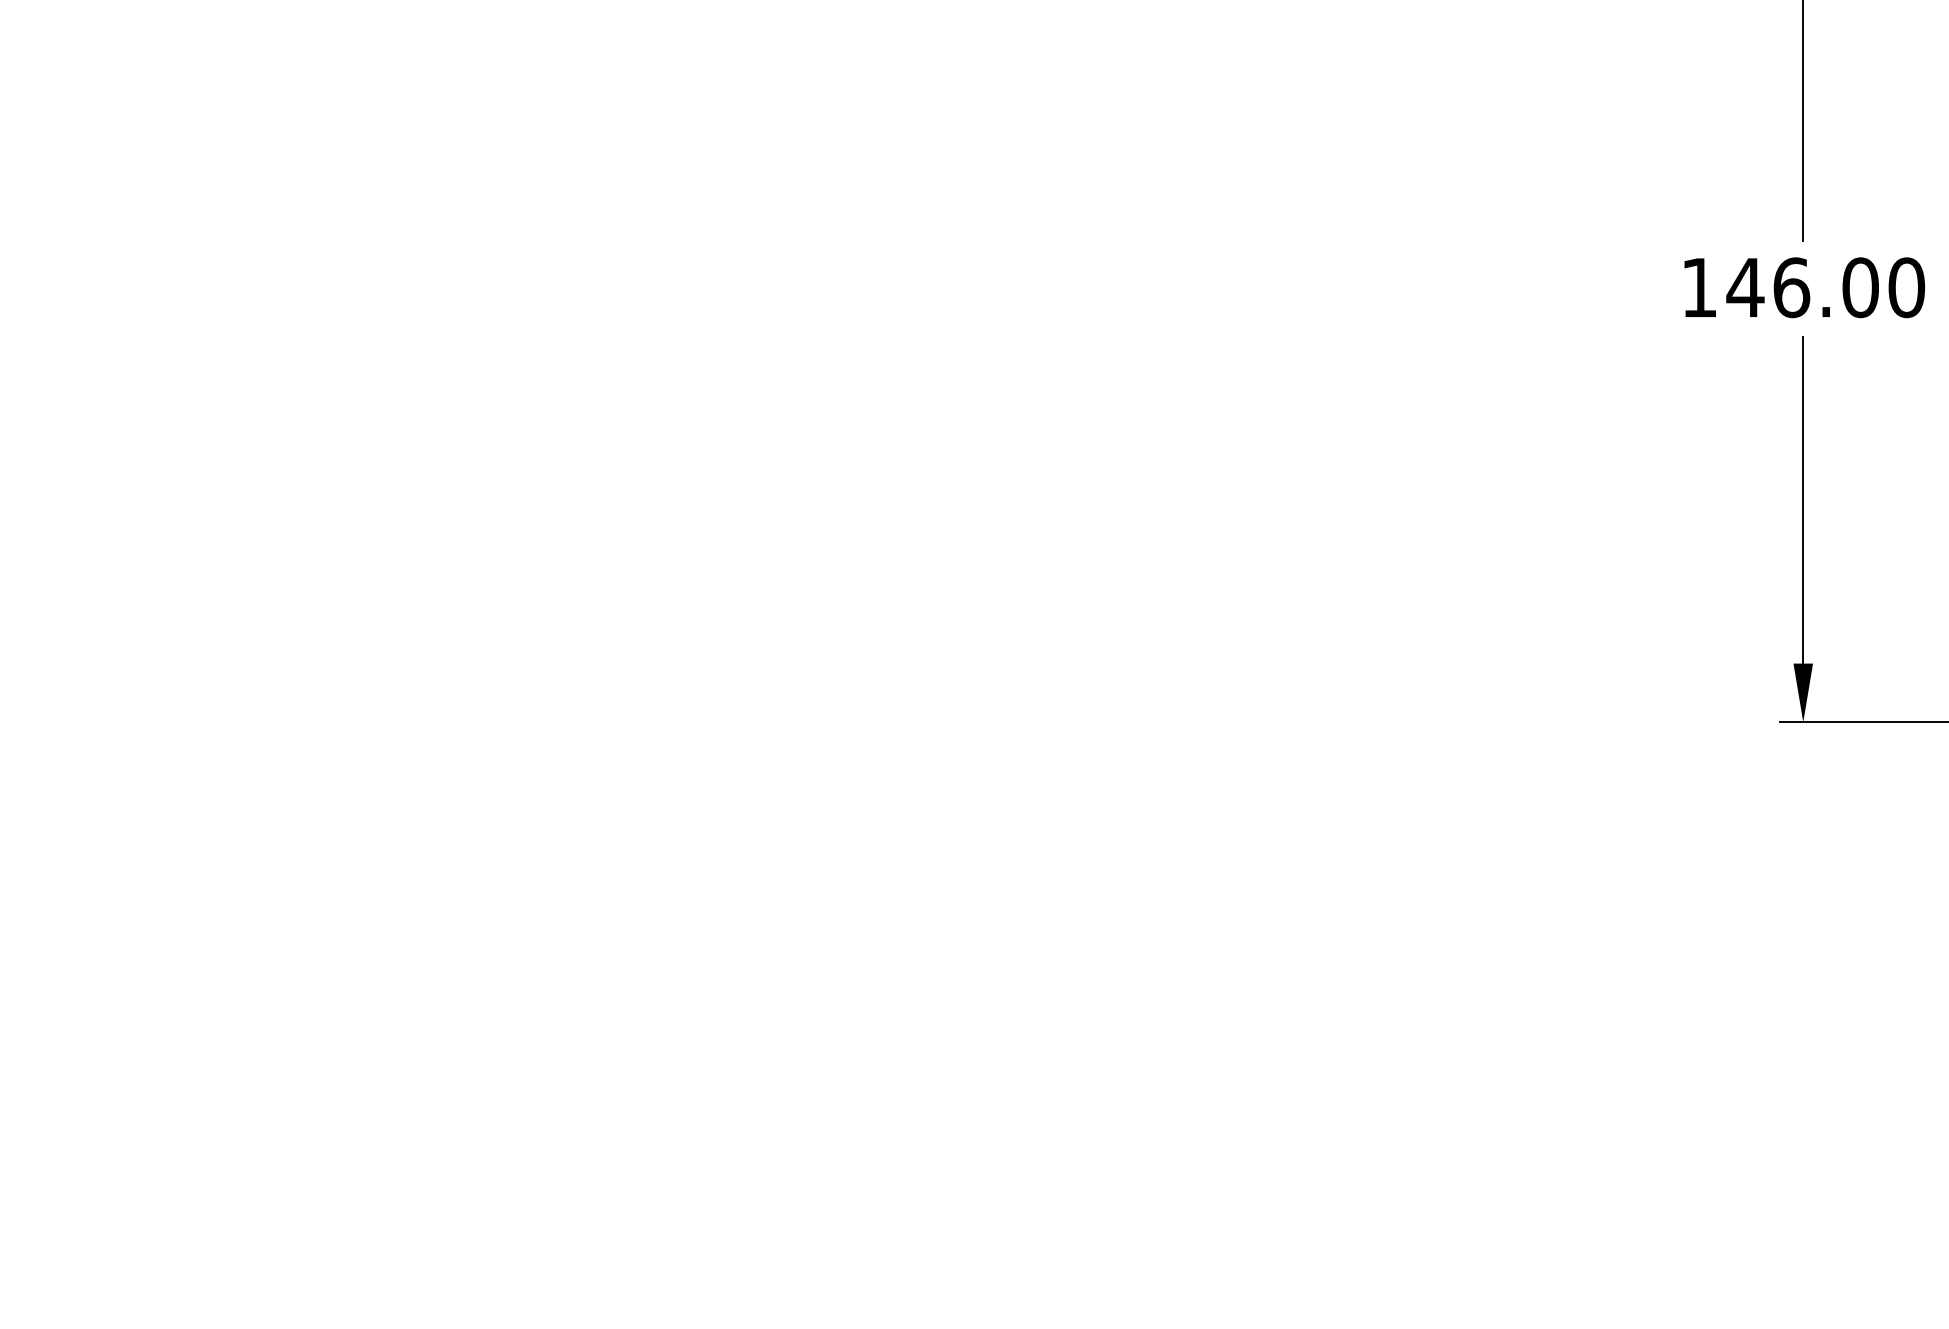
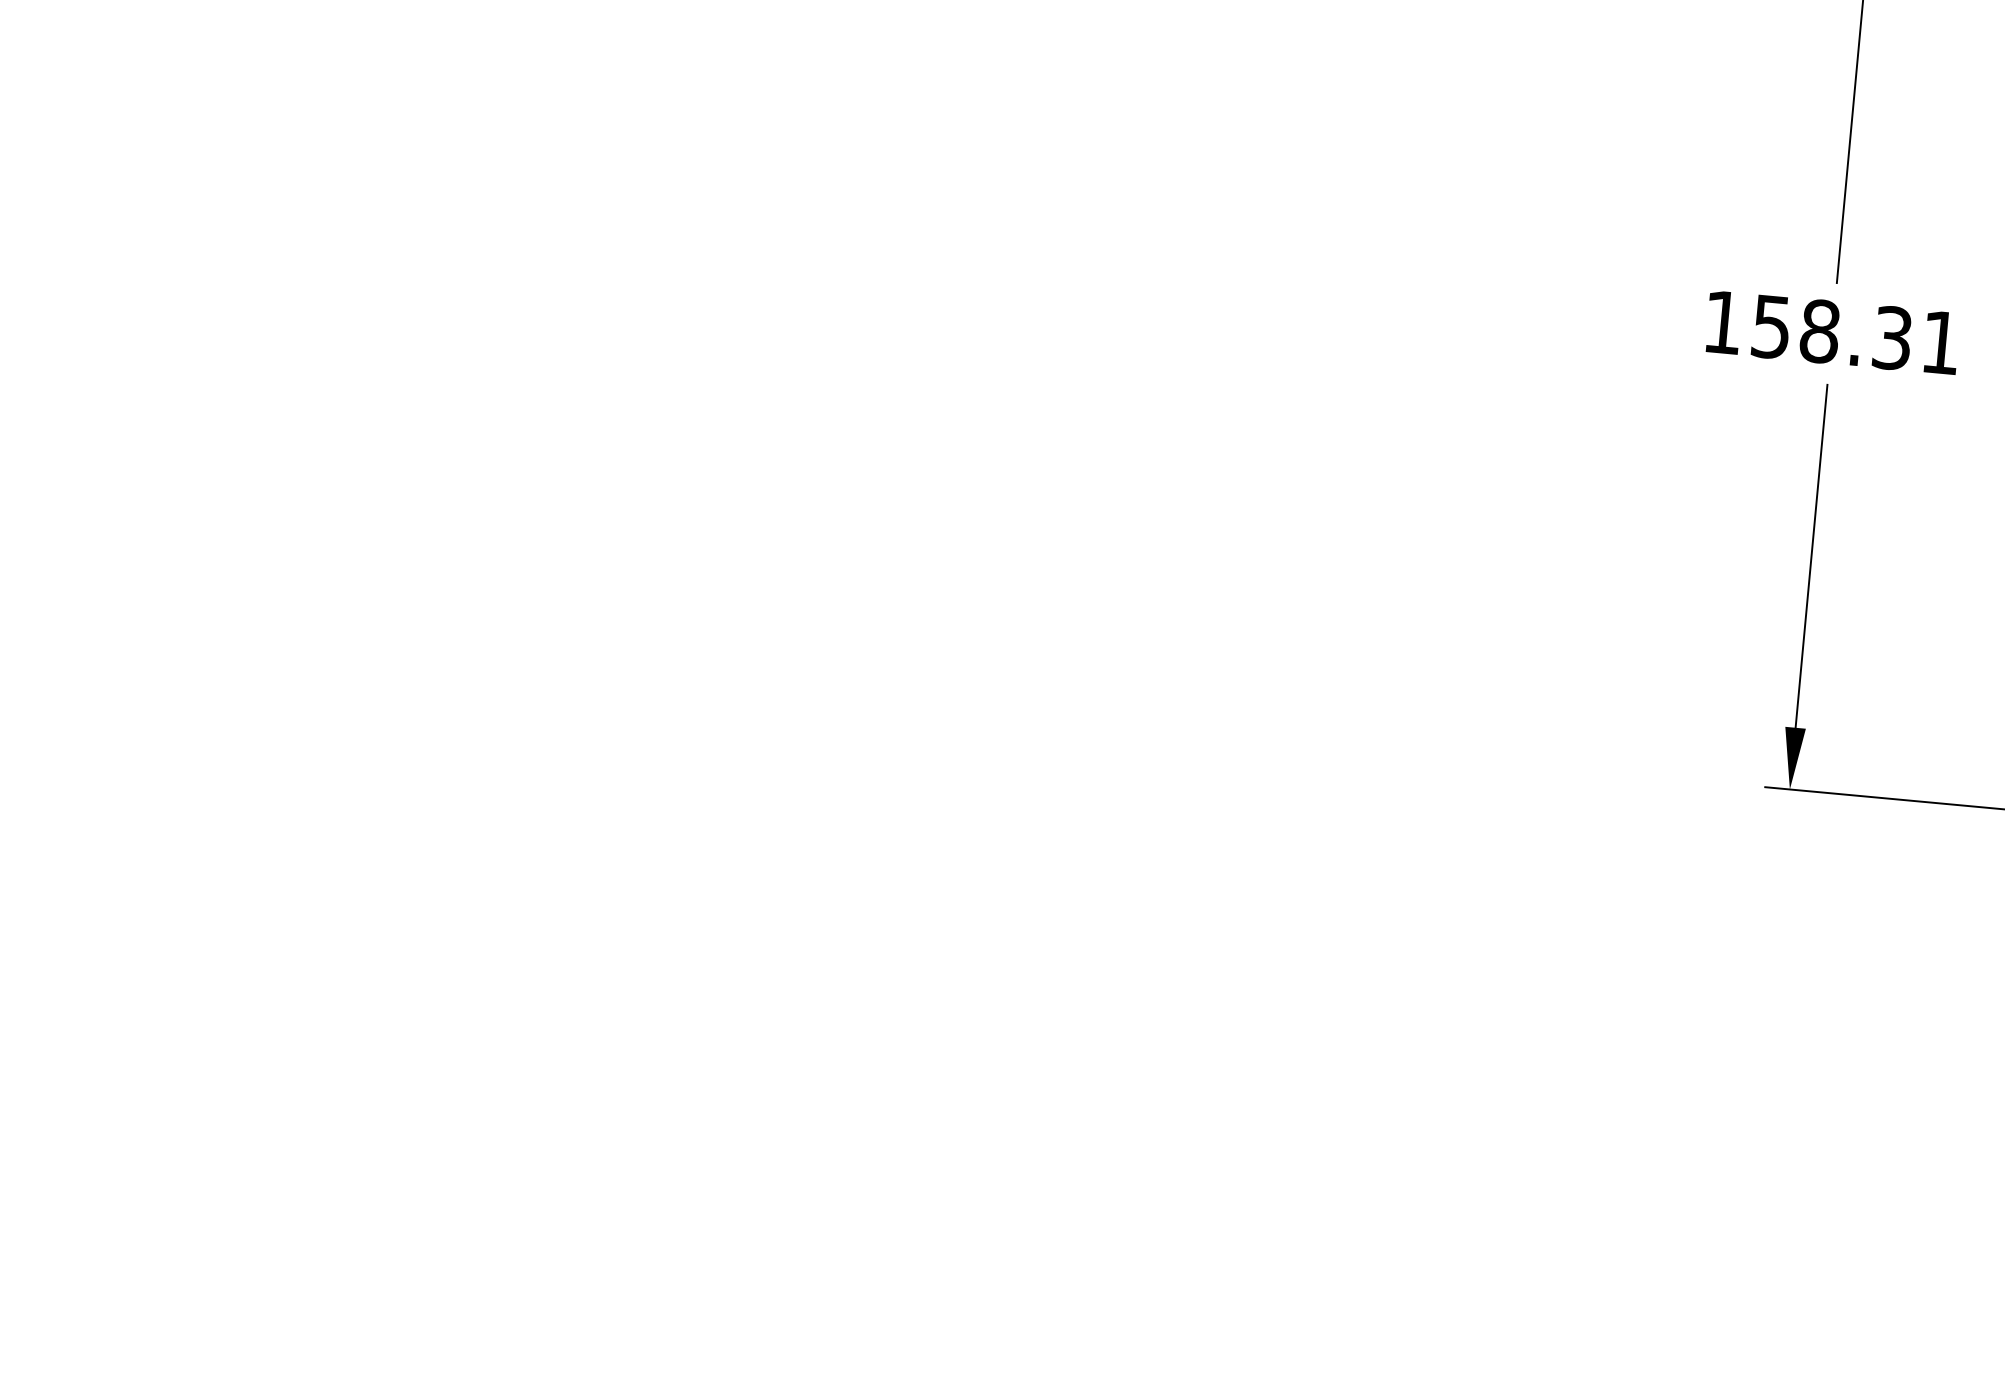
text: (1825, 287) -> (1855, 334), 146.00 -> 158.31

